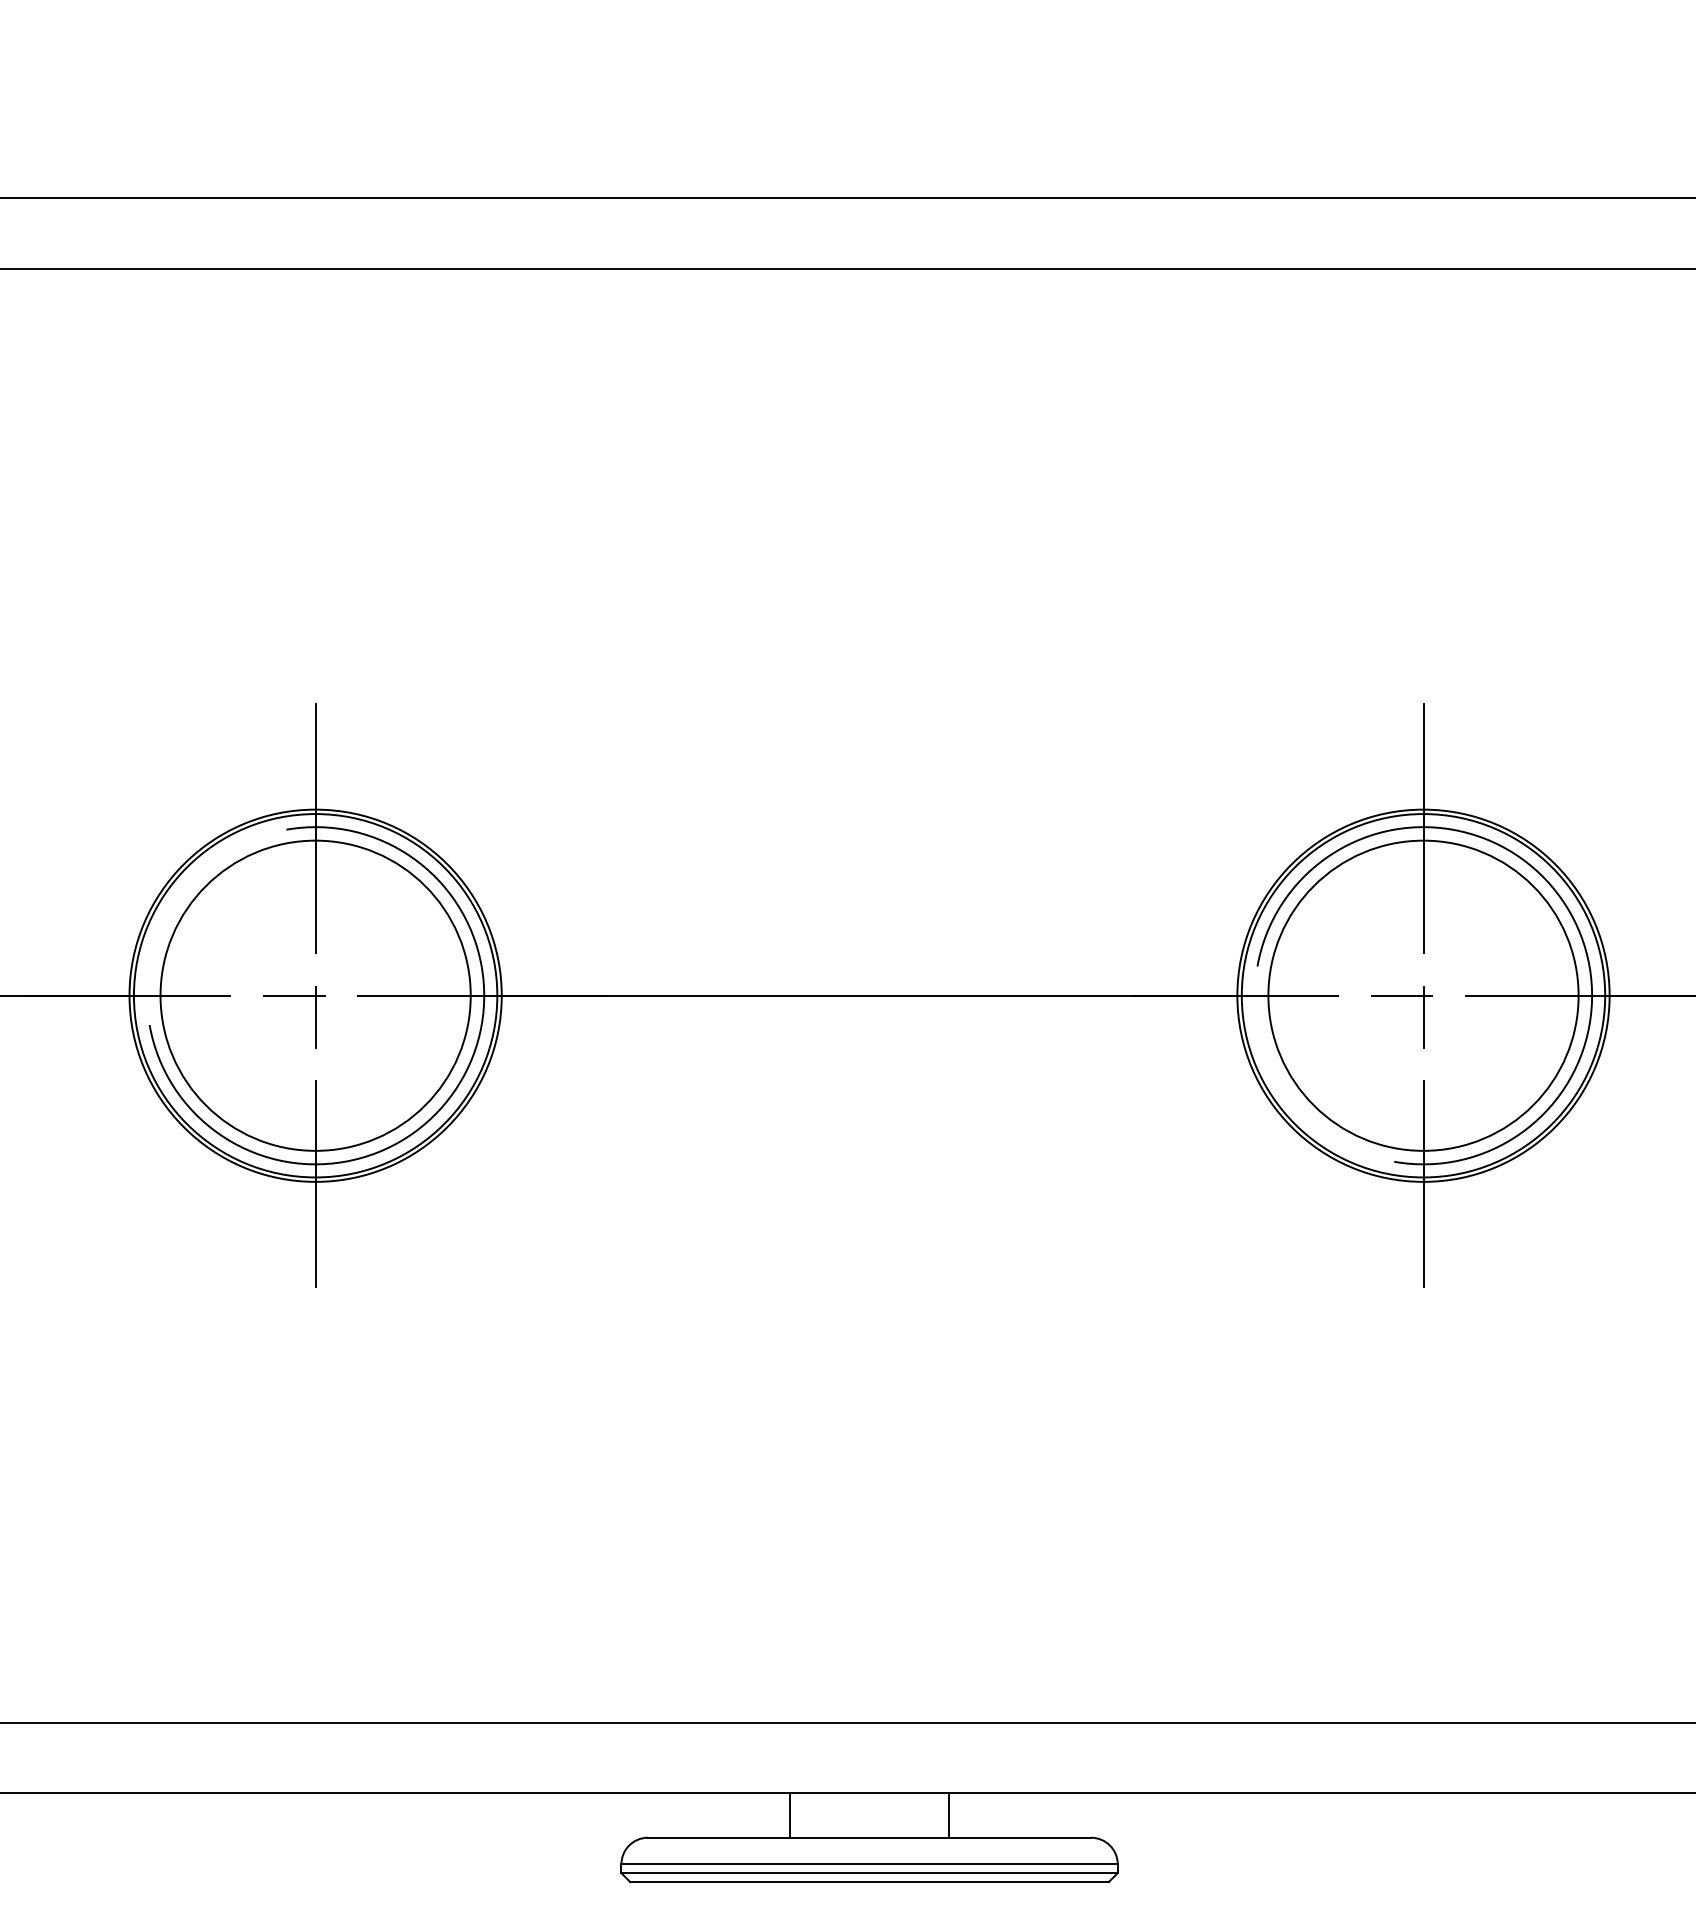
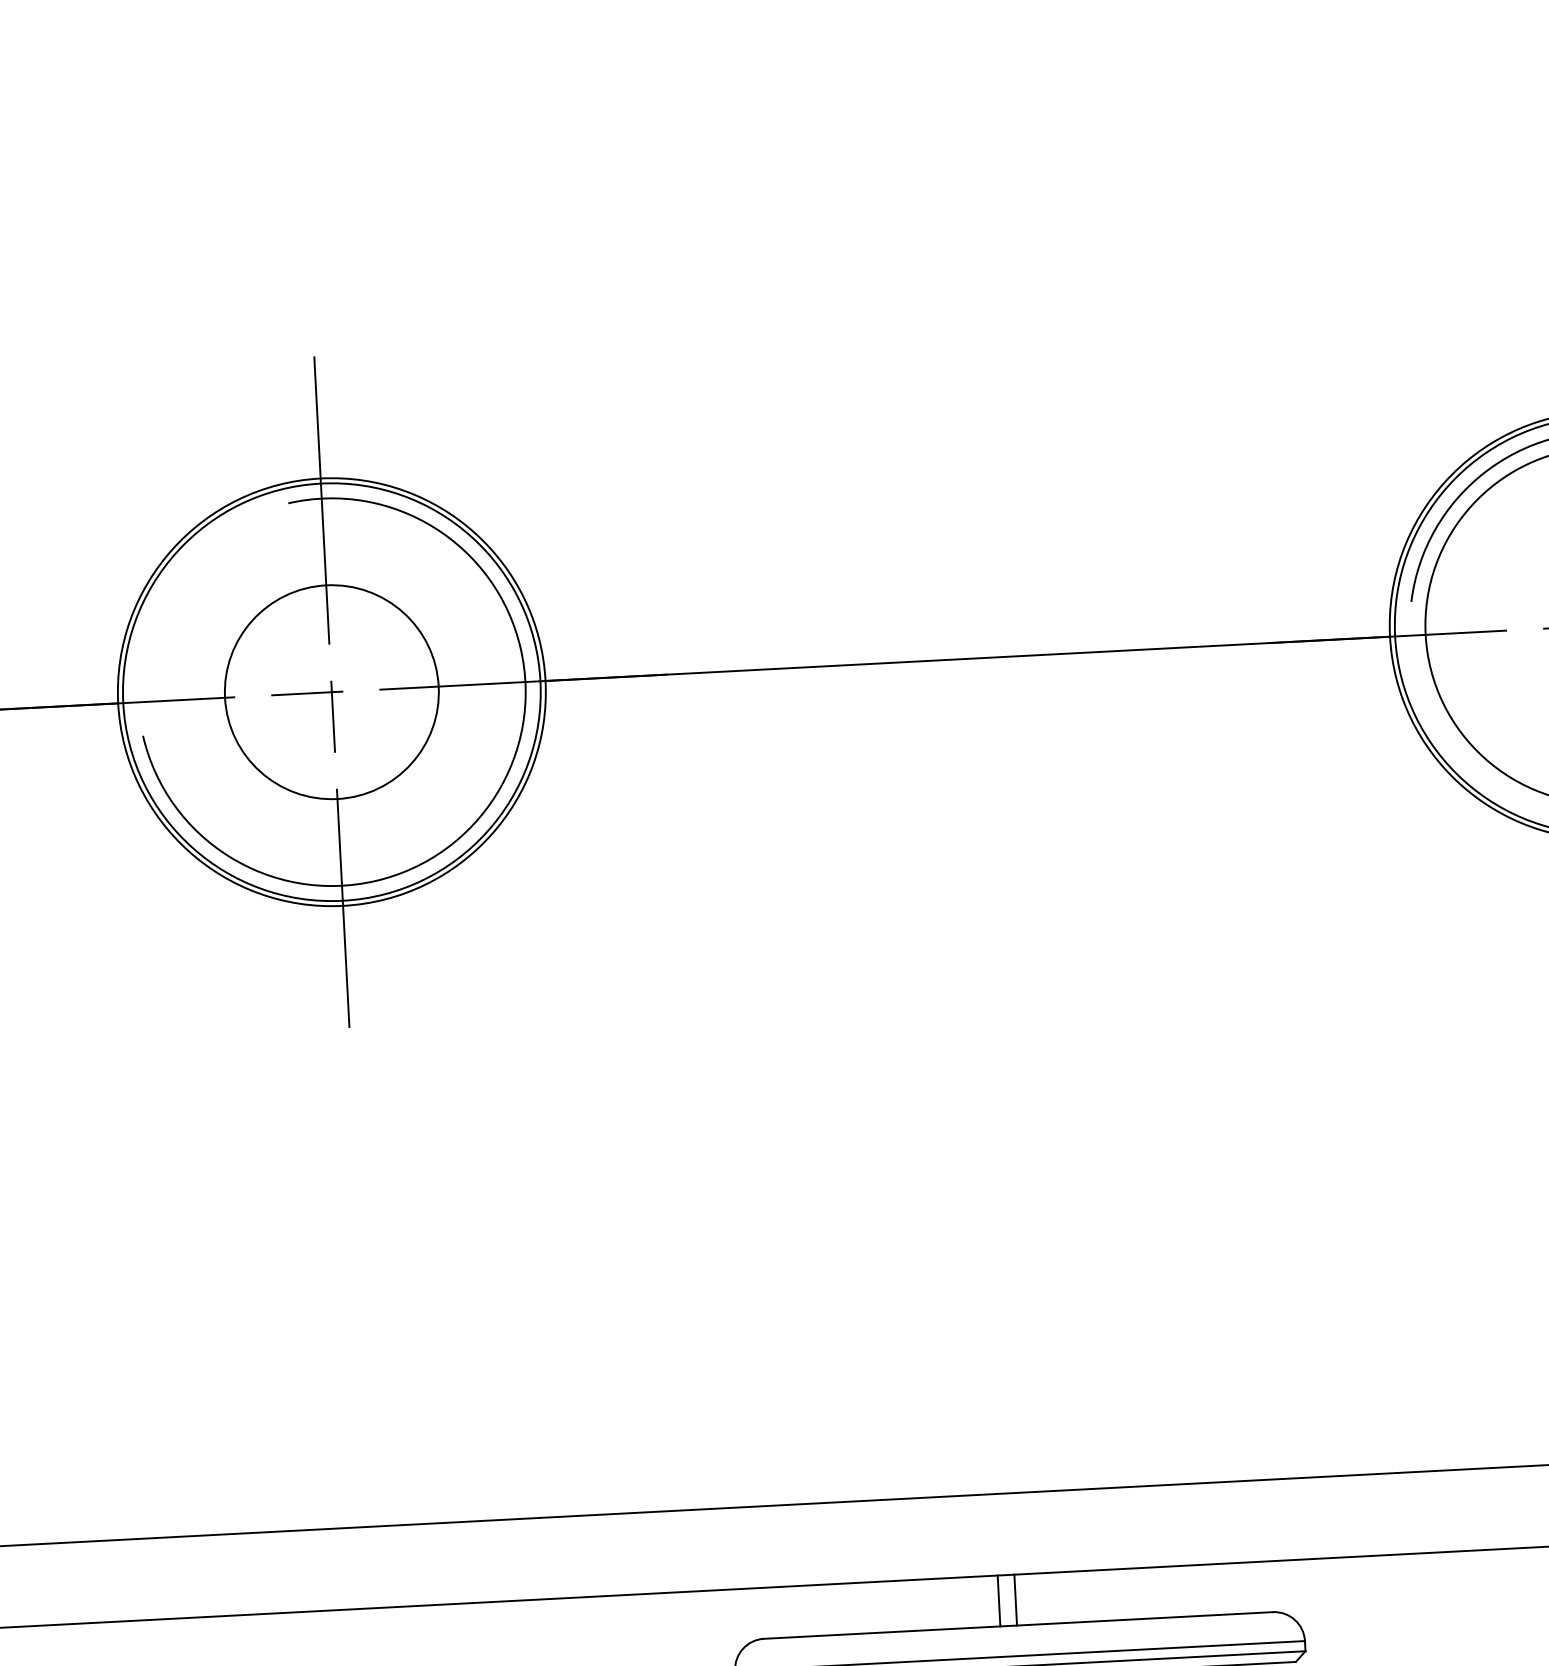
circle: (315, 995) -> (331, 691), size x0.6
line: (789, 1815) -> (998, 1600), moved
line: (949, 1815) -> (1015, 1600), moved

